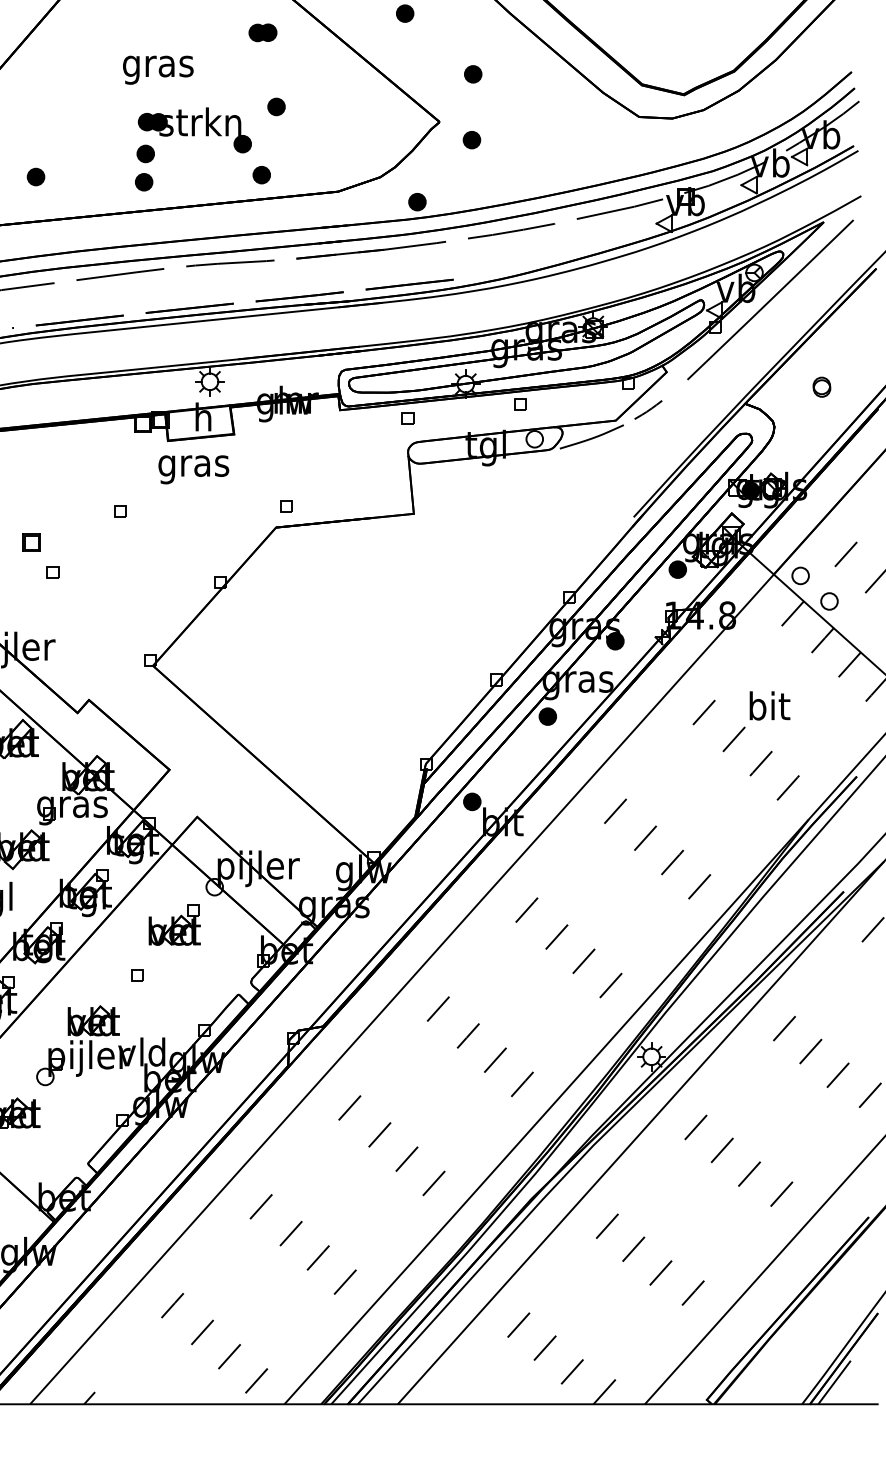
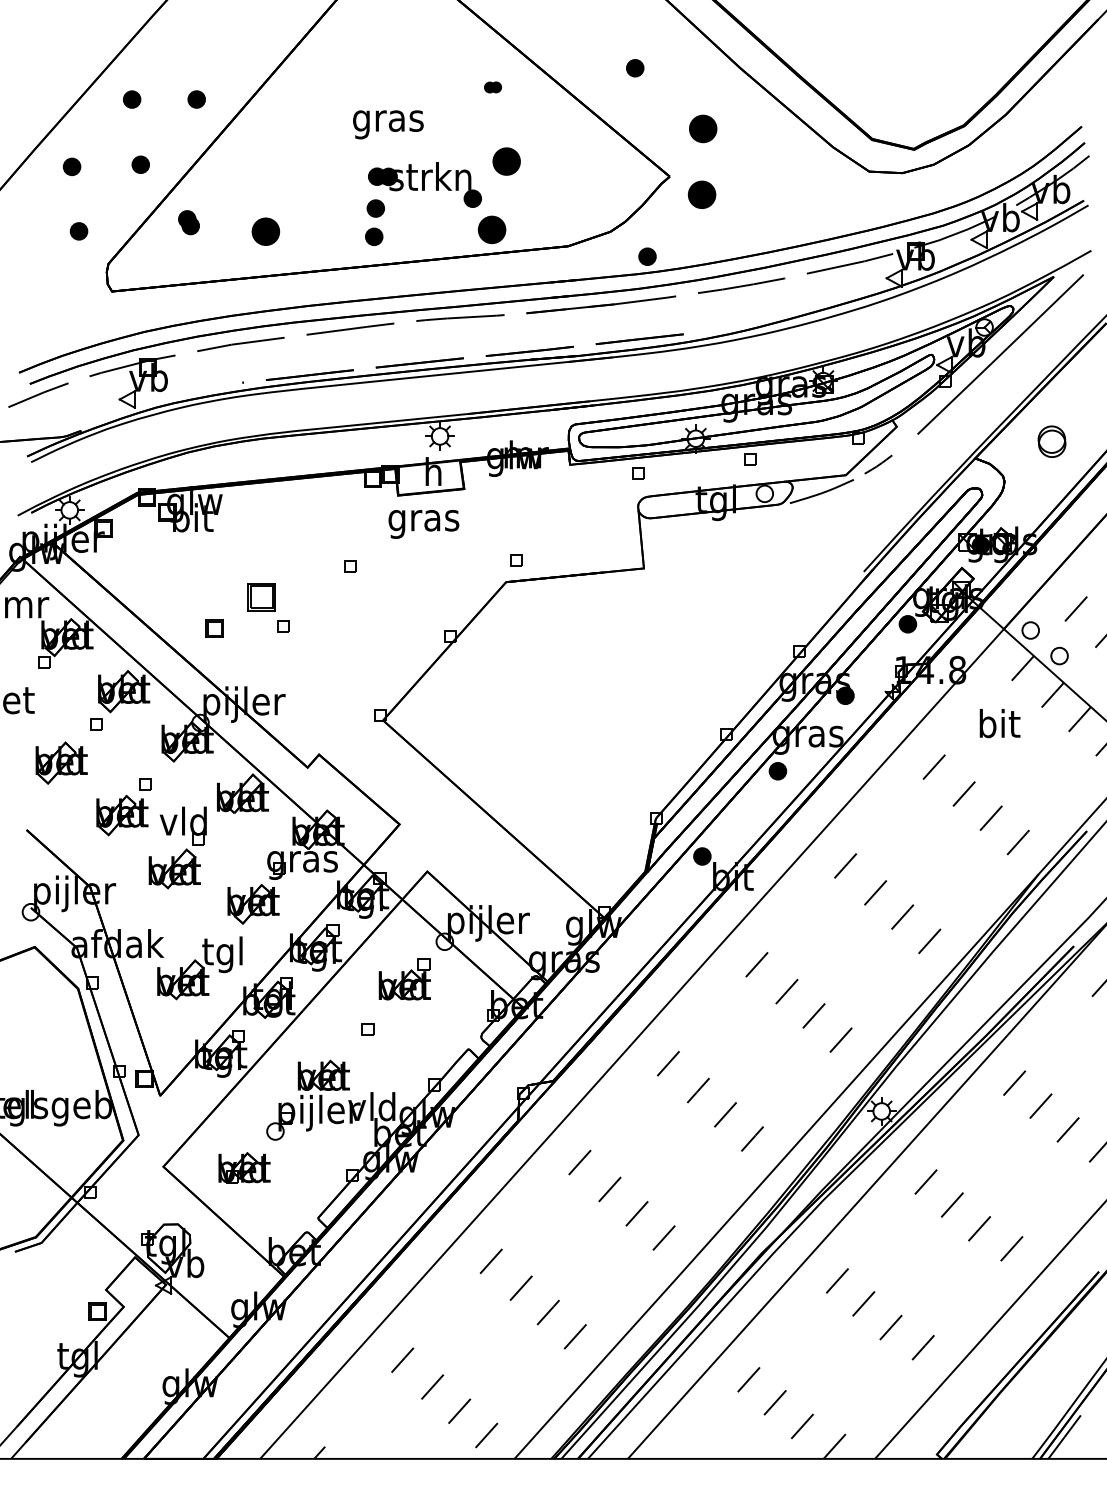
part: (262, 32) -> (492, 87), size x0.6
part: (473, 73) -> (703, 128), size x1.6
part: (276, 106) -> (506, 161), size x1.6
part: (471, 139) -> (701, 194), size x1.6
part: (261, 174) -> (491, 229), size x1.6
part: (36, 176) -> (266, 231), size x1.6
part: (821, 386) -> (1051, 441), size x1.6
part: (31, 542) -> (261, 597), size x1.6
text: (769, 705) -> (999, 723), moved

